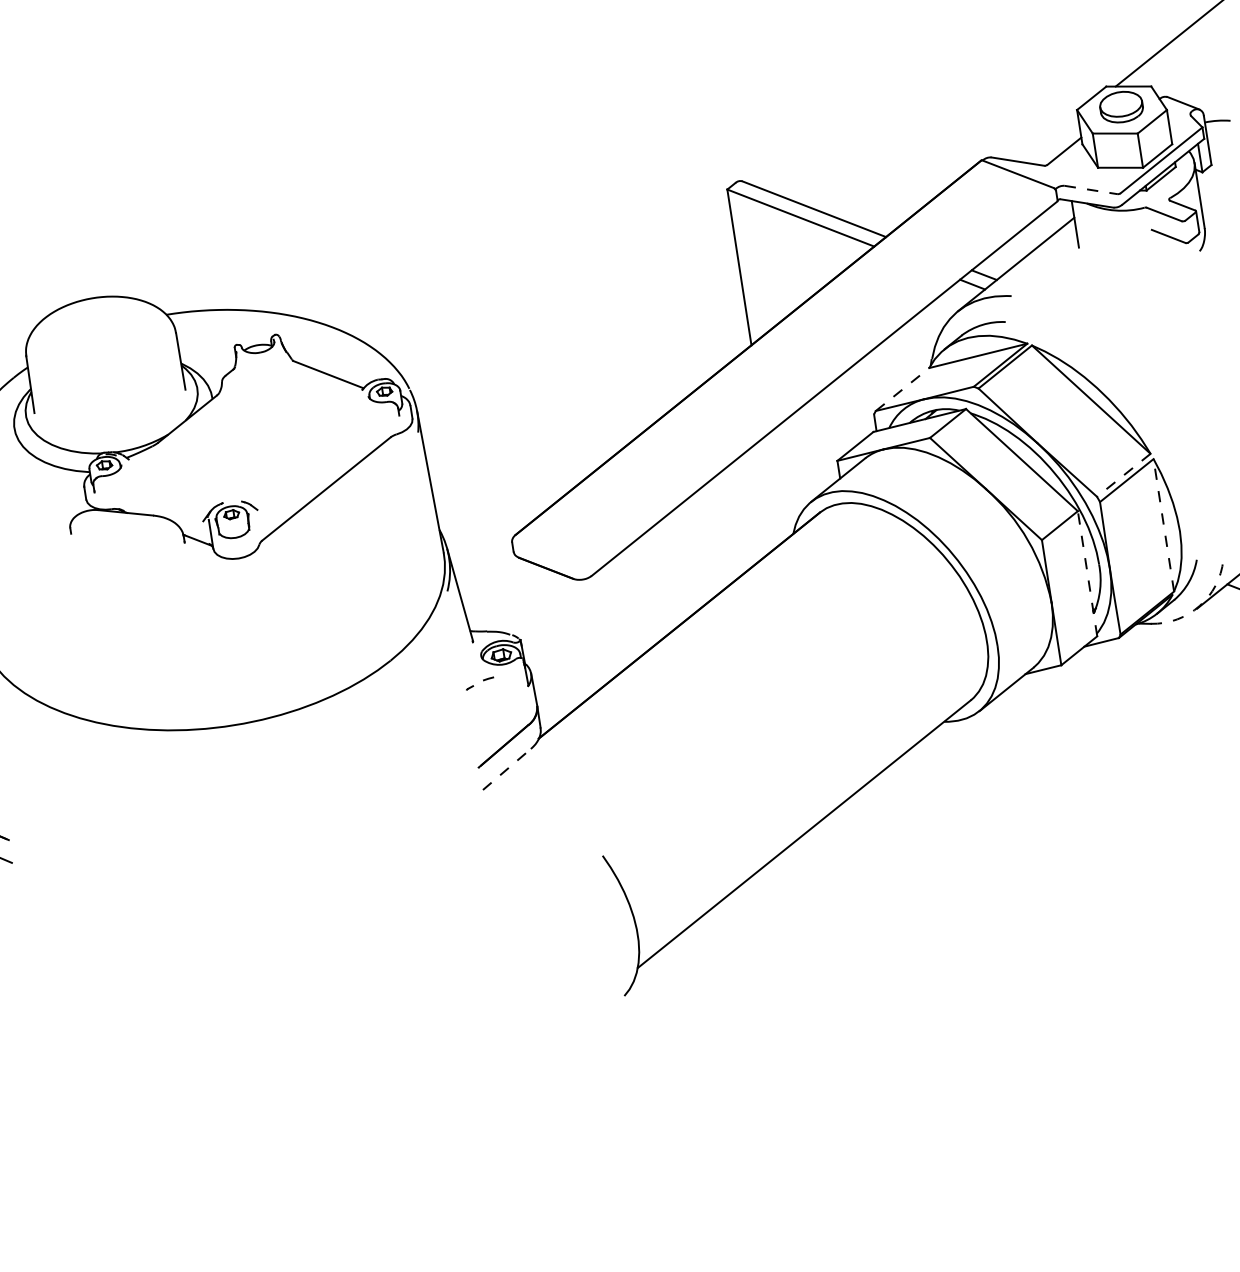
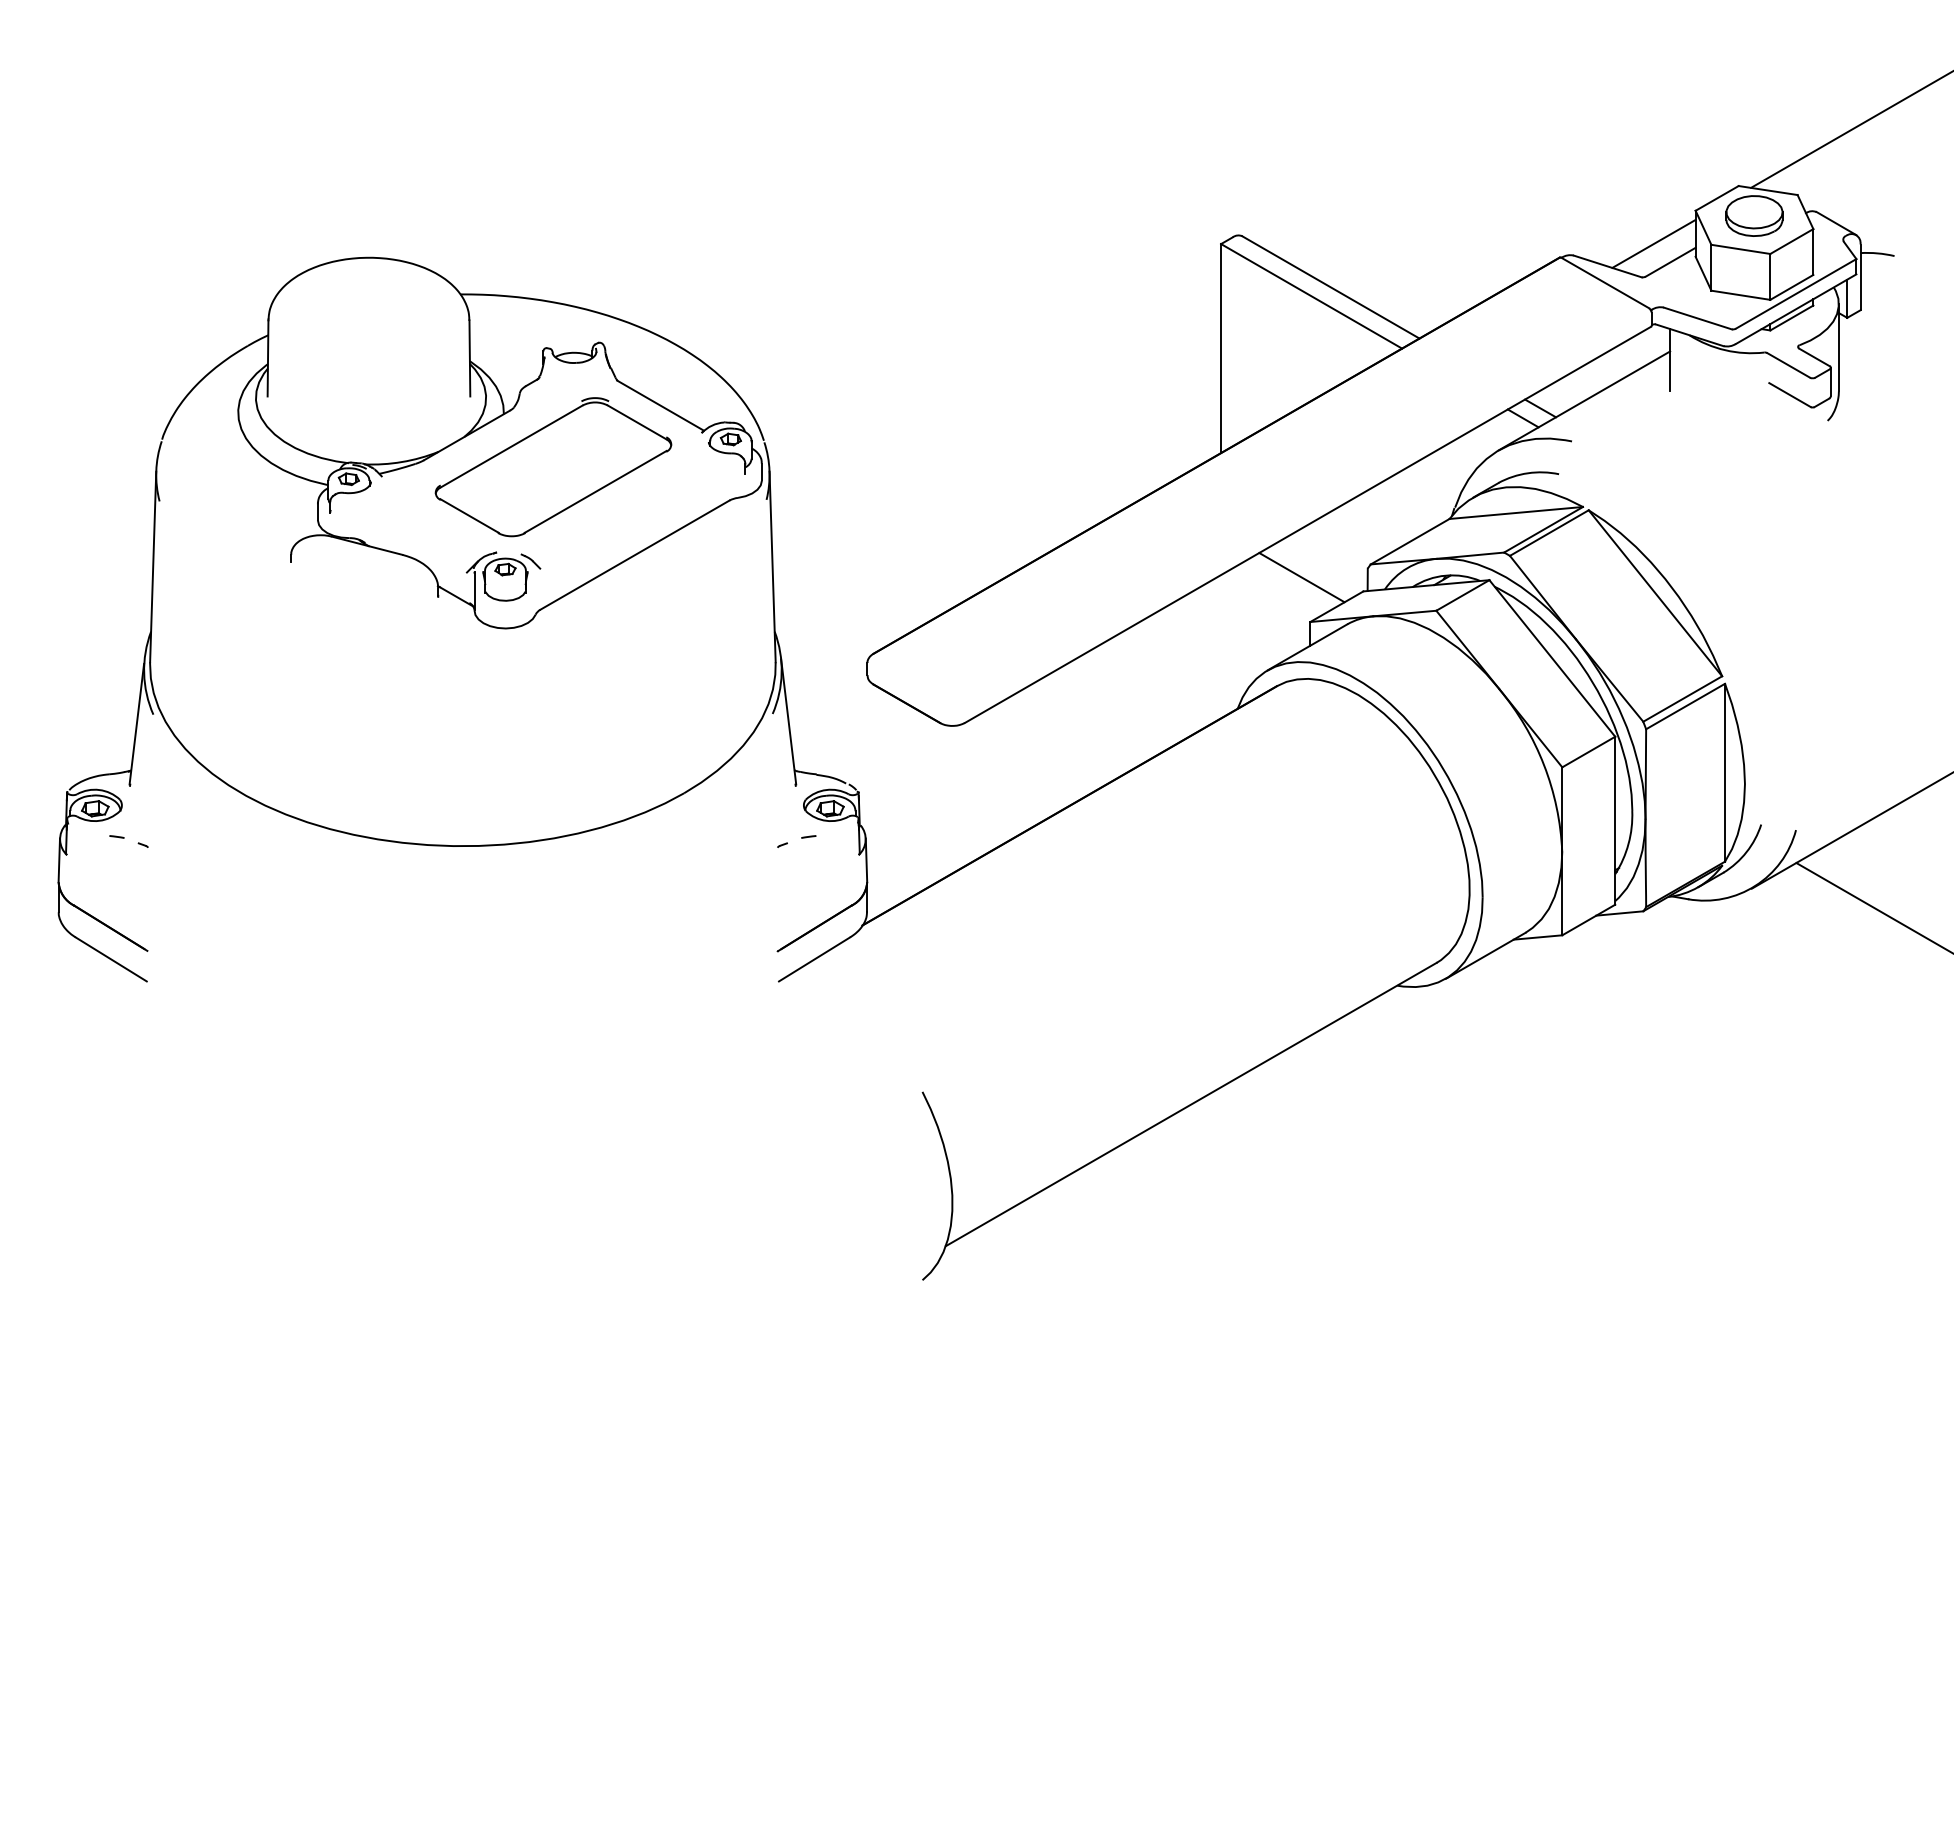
line: (1049, 139) -> (1653, 243), added
line: (1090, 190) -> (1697, 318), dashed -> solid
line: (902, 389) -> (1410, 541), dashed -> solid
line: (825, 428) -> (1301, 577), added
part: (255, 433) -> (553, 467), added
line: (1123, 475) -> (1682, 699), dashed -> solid
line: (1164, 525) -> (1725, 772), dashed -> solid
line: (1087, 573) -> (1615, 820), dashed -> solid
arc: (1199, 605) -> (1755, 885), dashed -> solid
line: (506, 769) -> (814, 959), dashed -> solid

